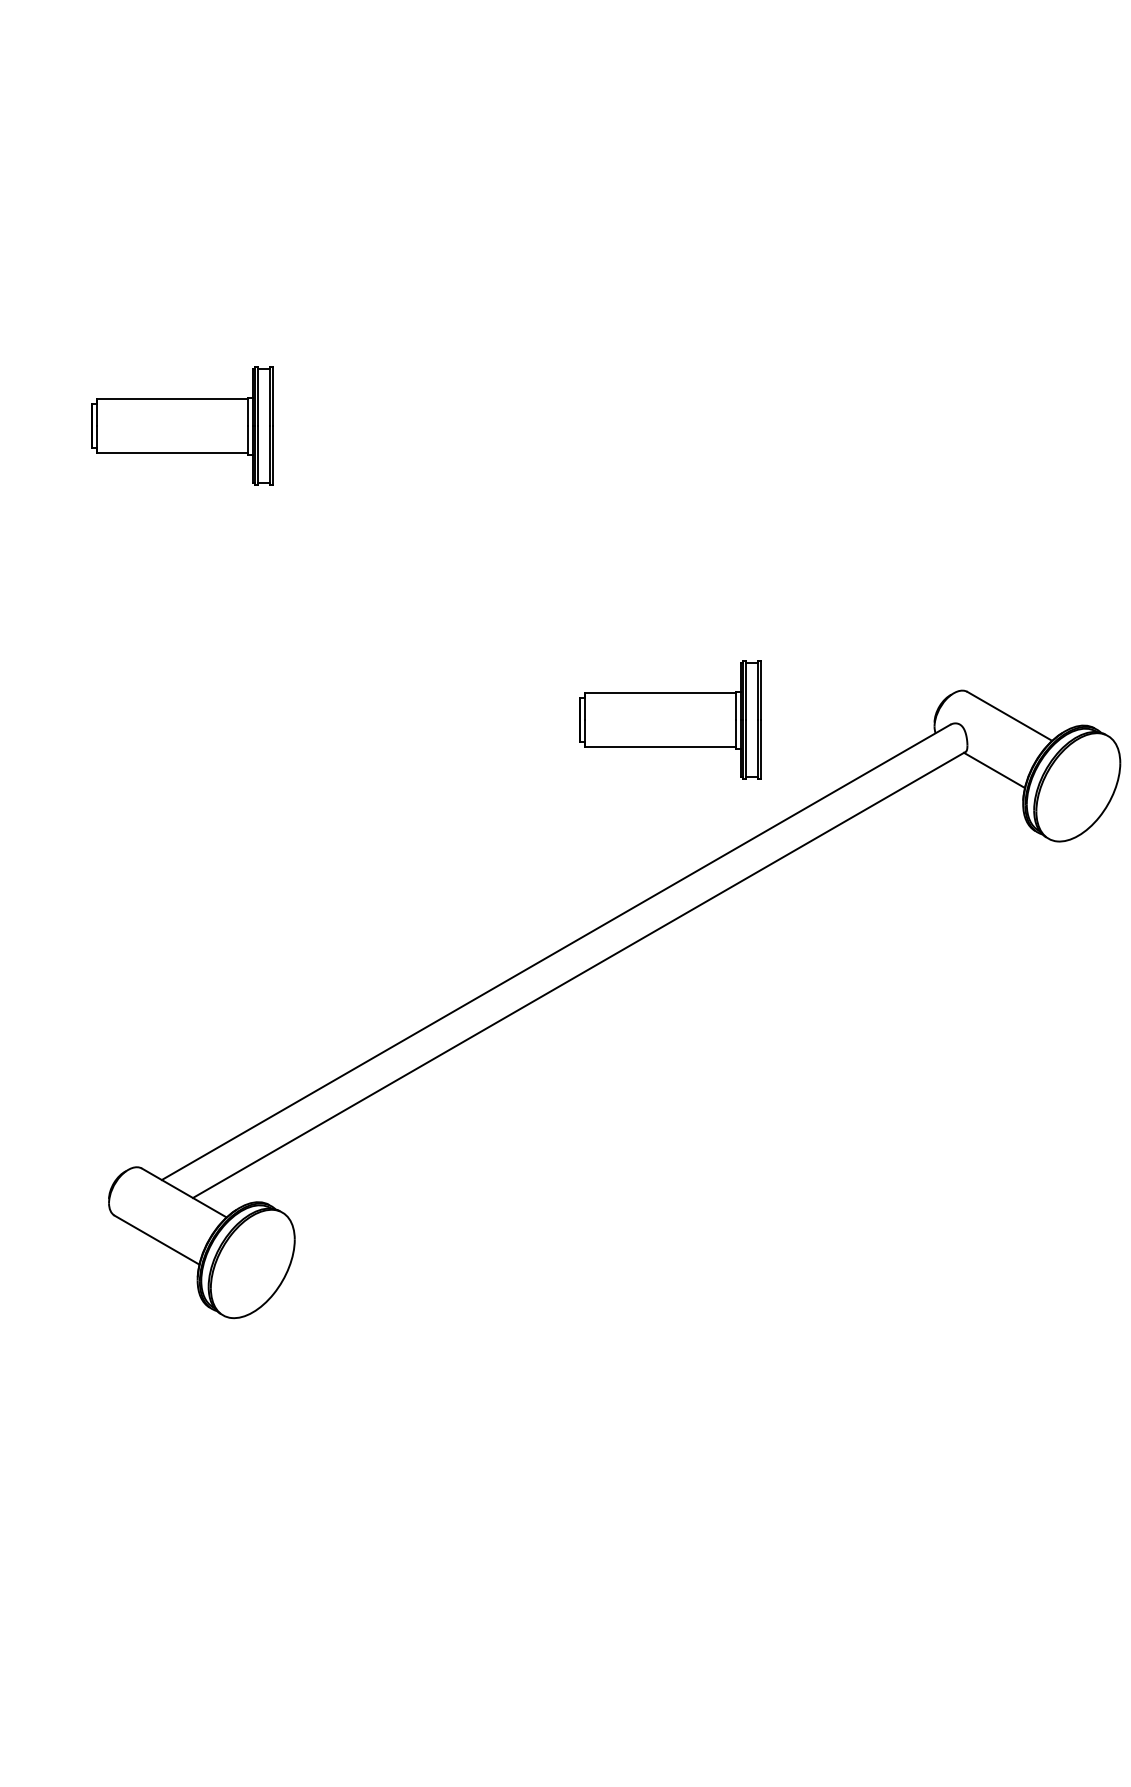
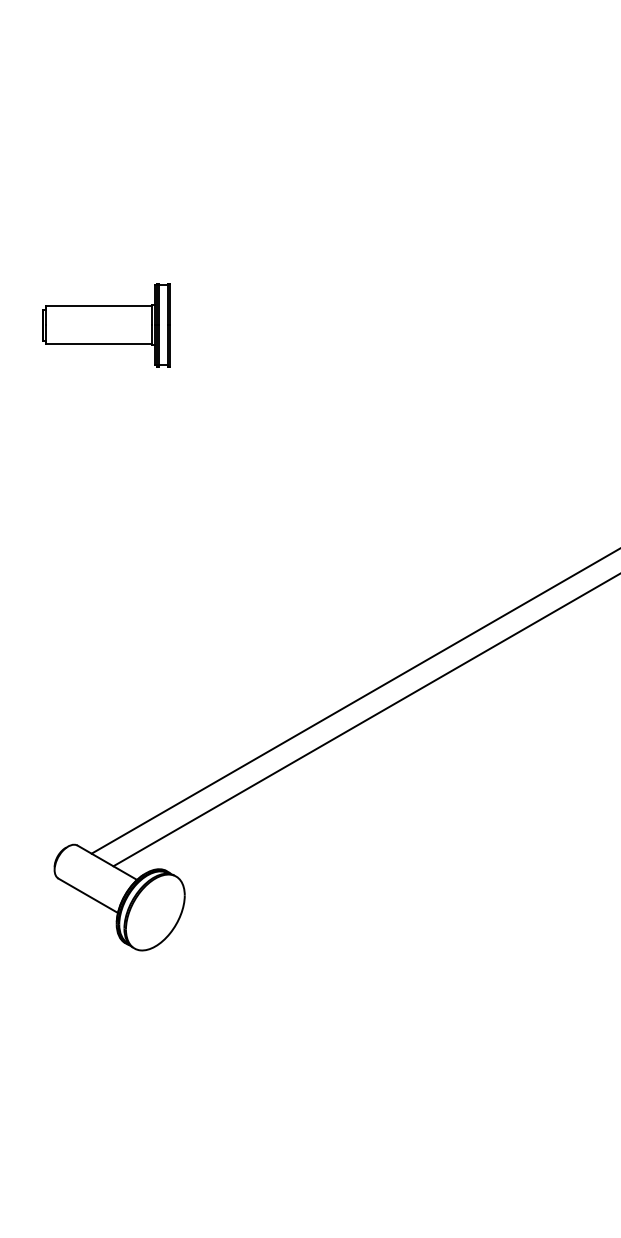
part: (670, 719) -> (448, 530), removed

